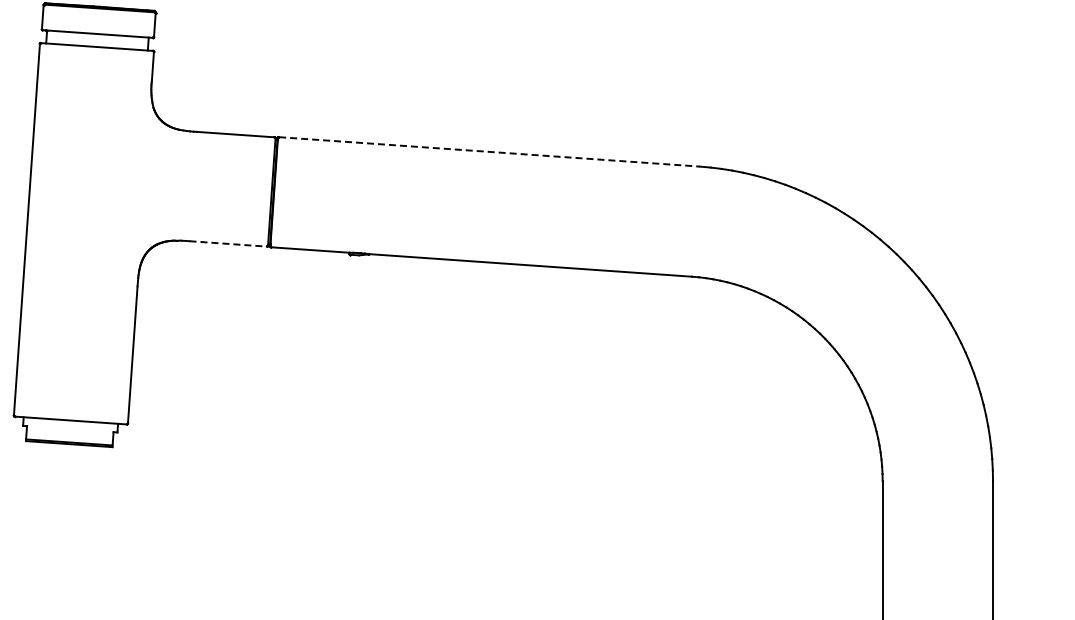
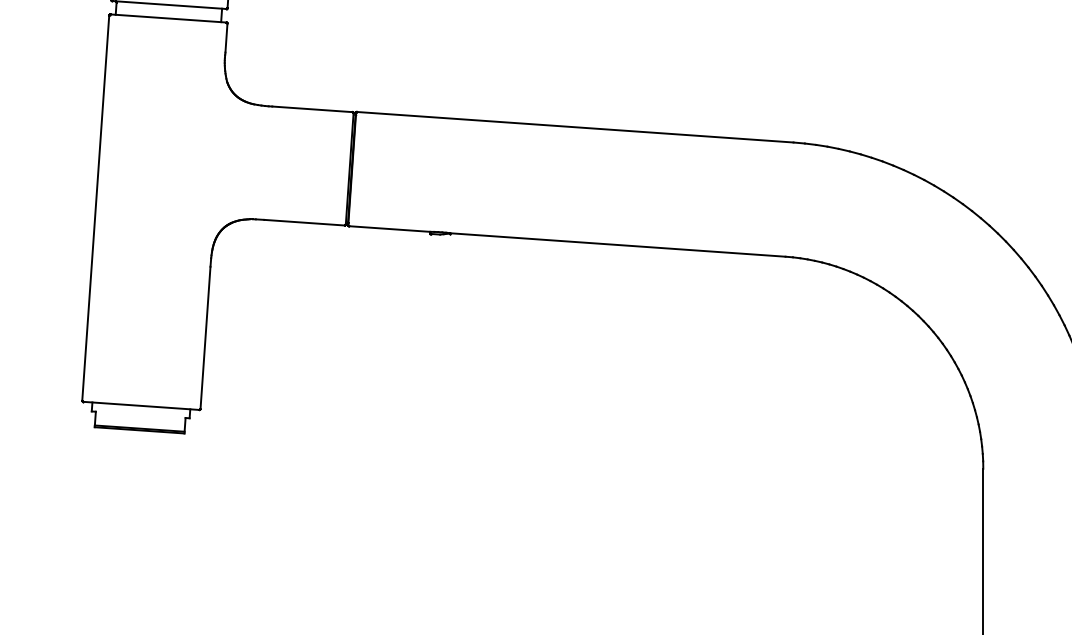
line: (489, 151) -> (575, 126), dashed -> solid
line: (228, 243) -> (304, 222), dashed -> solid

